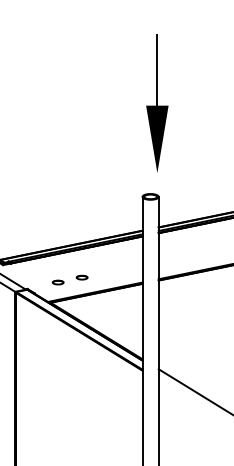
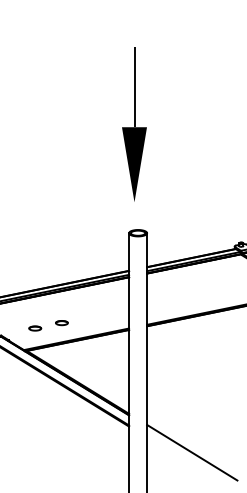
part: (157, 103) -> (134, 124), moved

